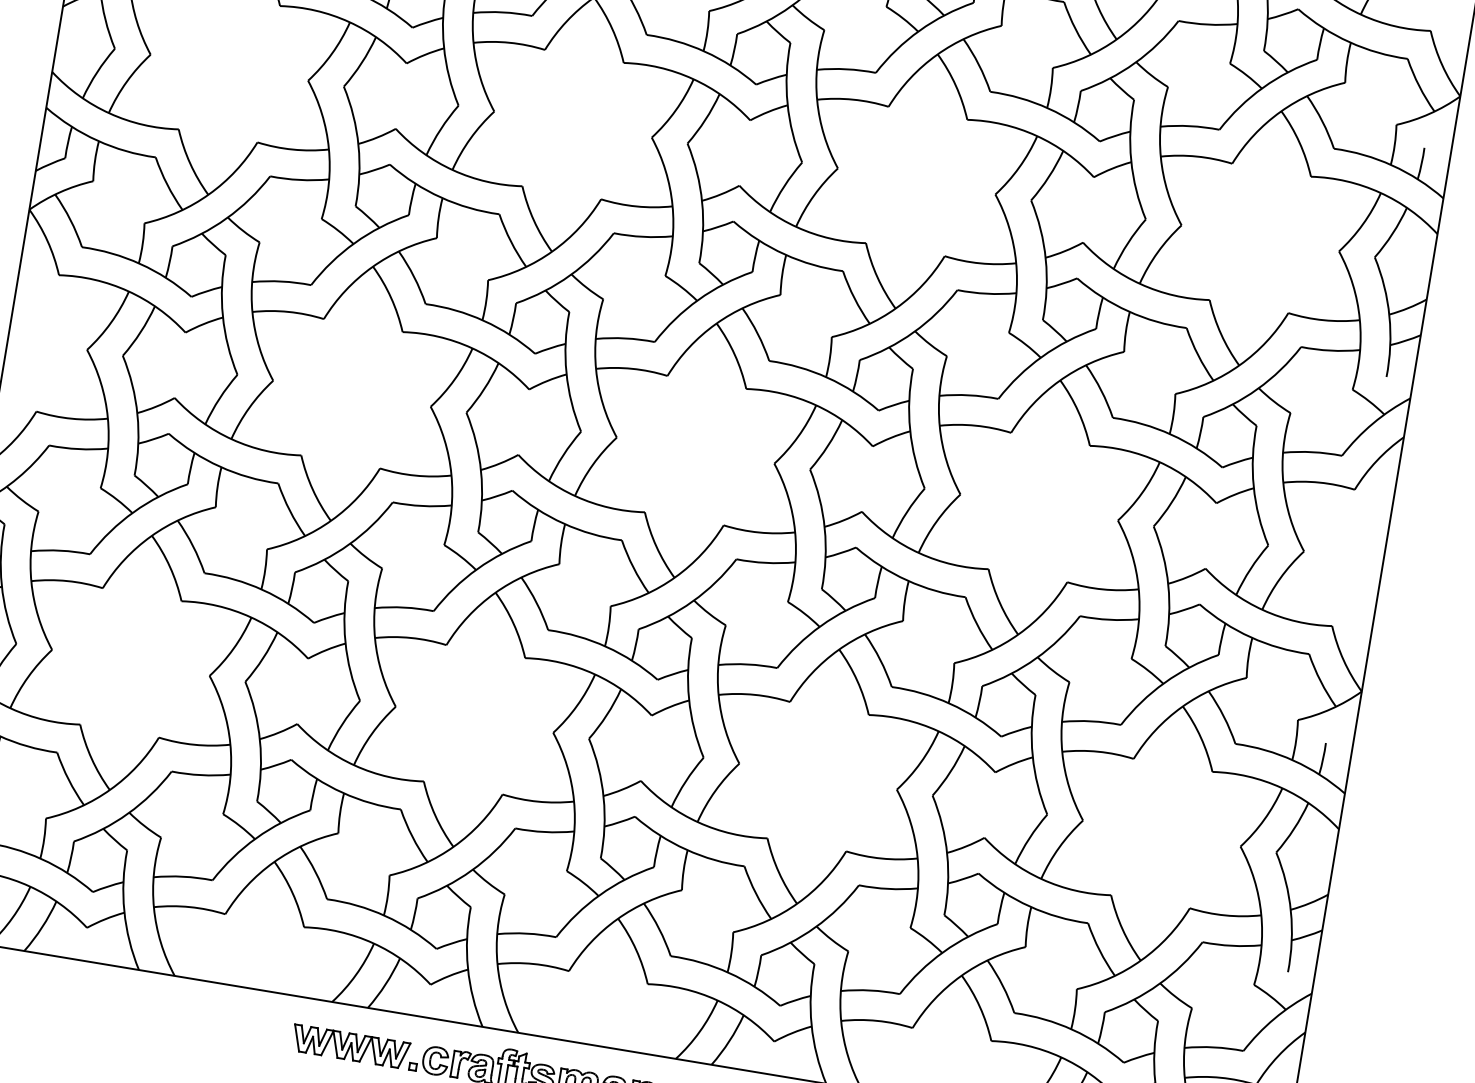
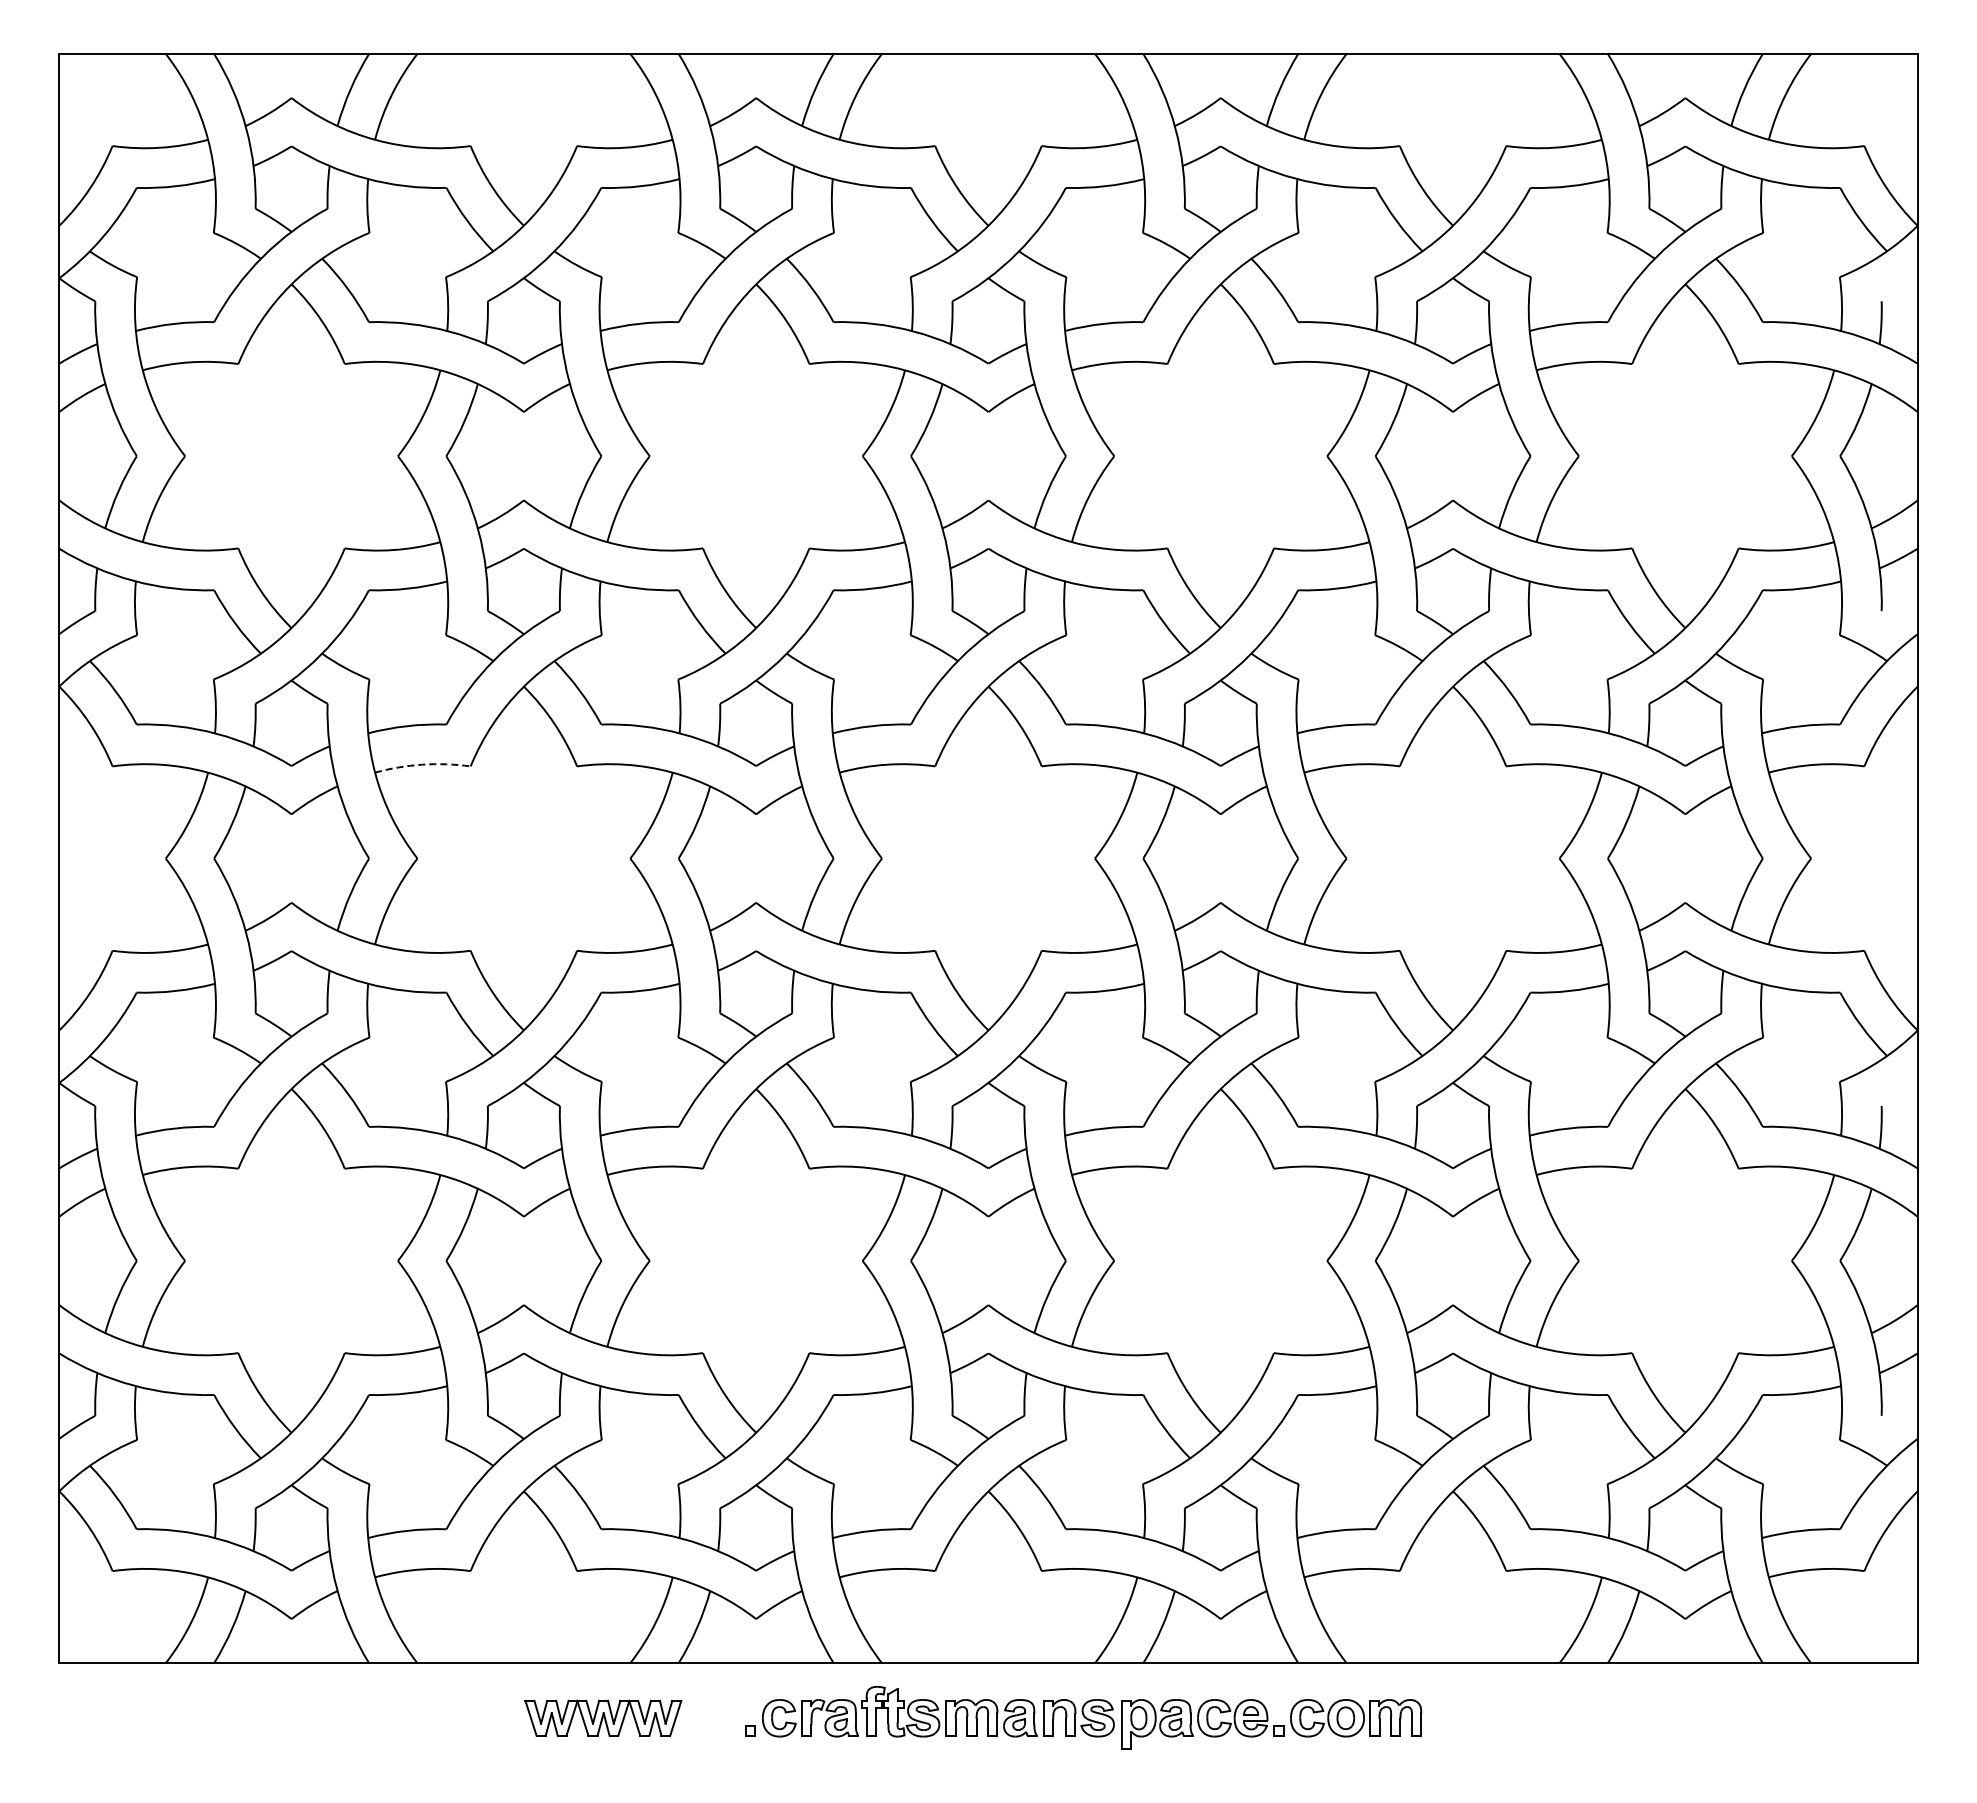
arc: (288, 311) -> (422, 764), solid -> dashed
part: (350, 1046) -> (603, 1717), moved

